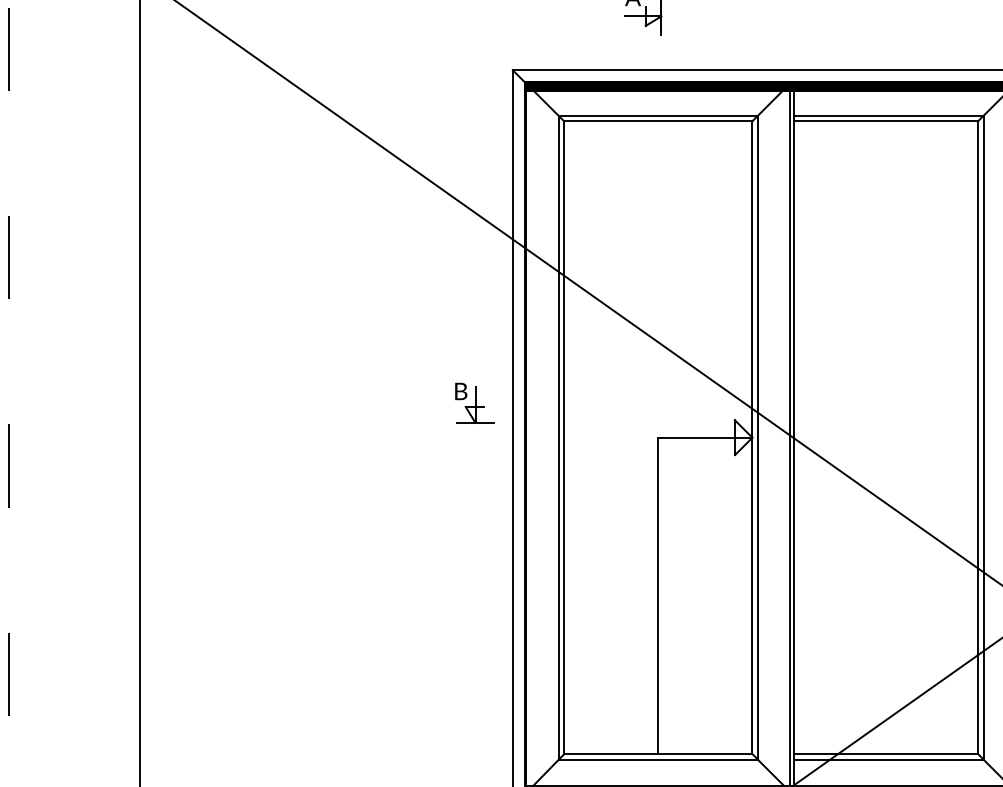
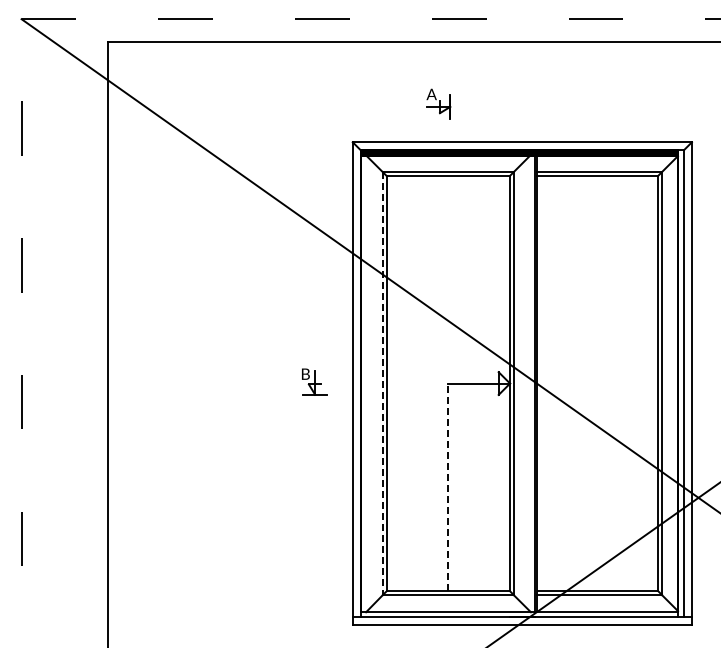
part: (474, 402) -> (314, 381), moved
line: (558, 439) -> (382, 384), solid -> dashed
line: (658, 596) -> (448, 487), solid -> dashed

